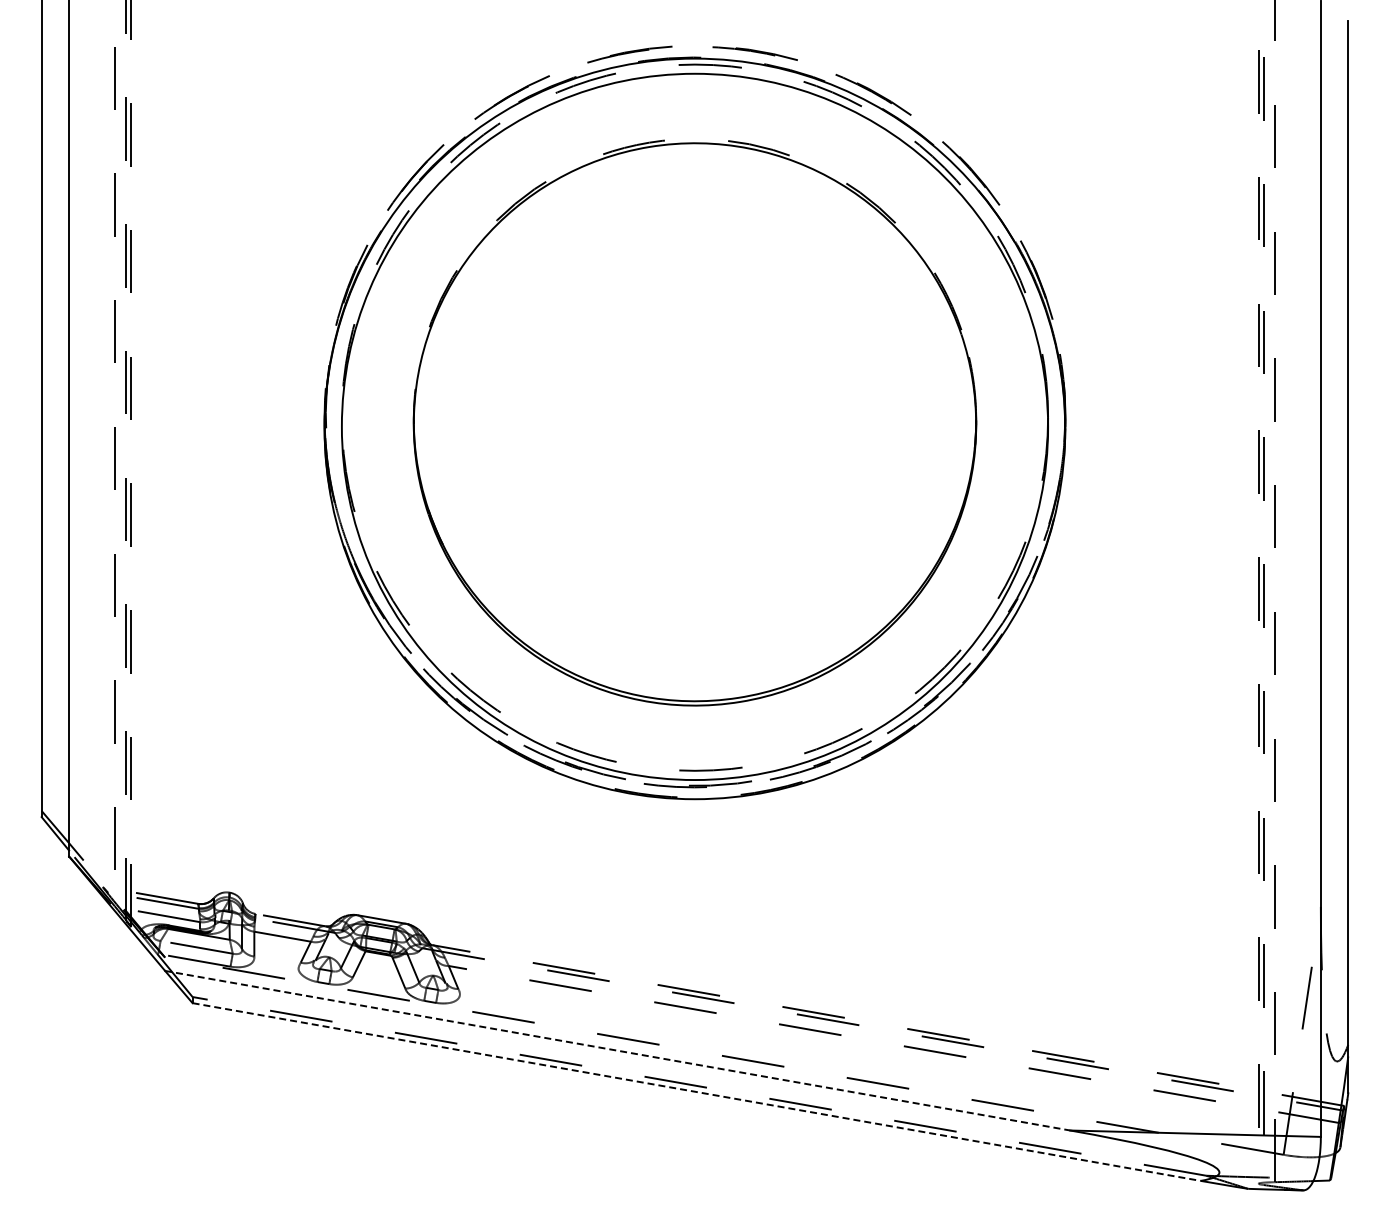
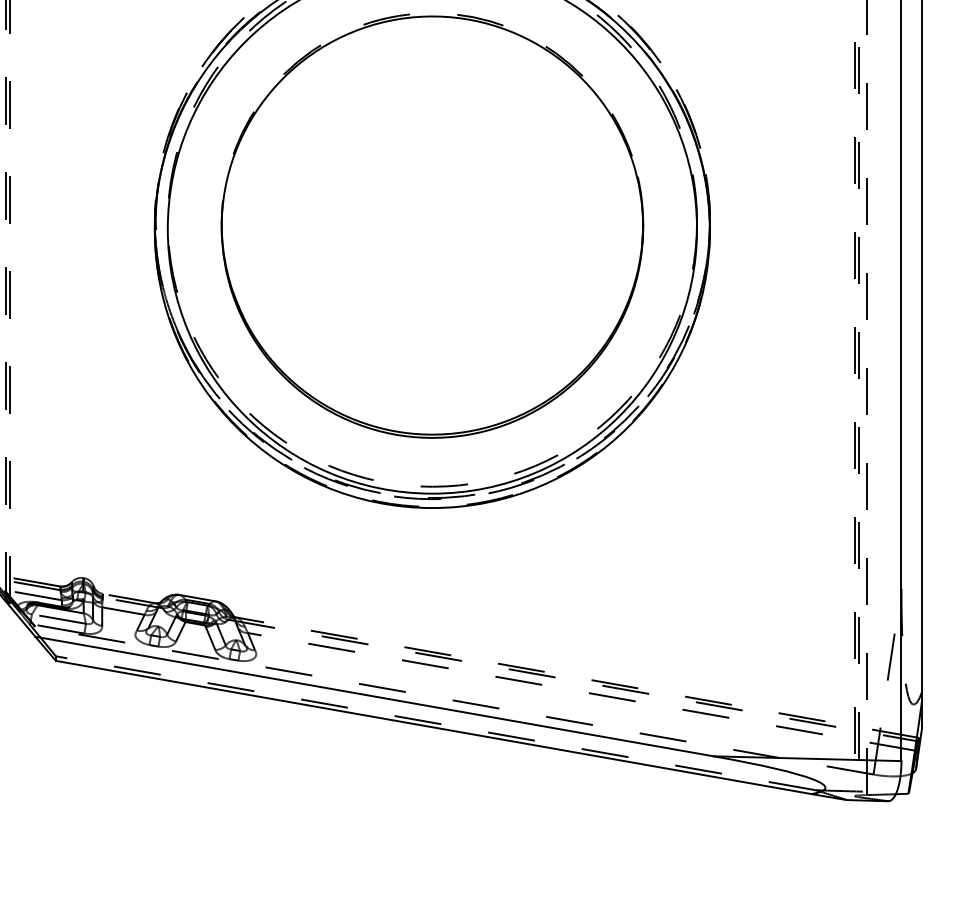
line: (617, 1050) -> (374, 696), dashed -> solid
line: (696, 1092) -> (433, 727), dashed -> solid

